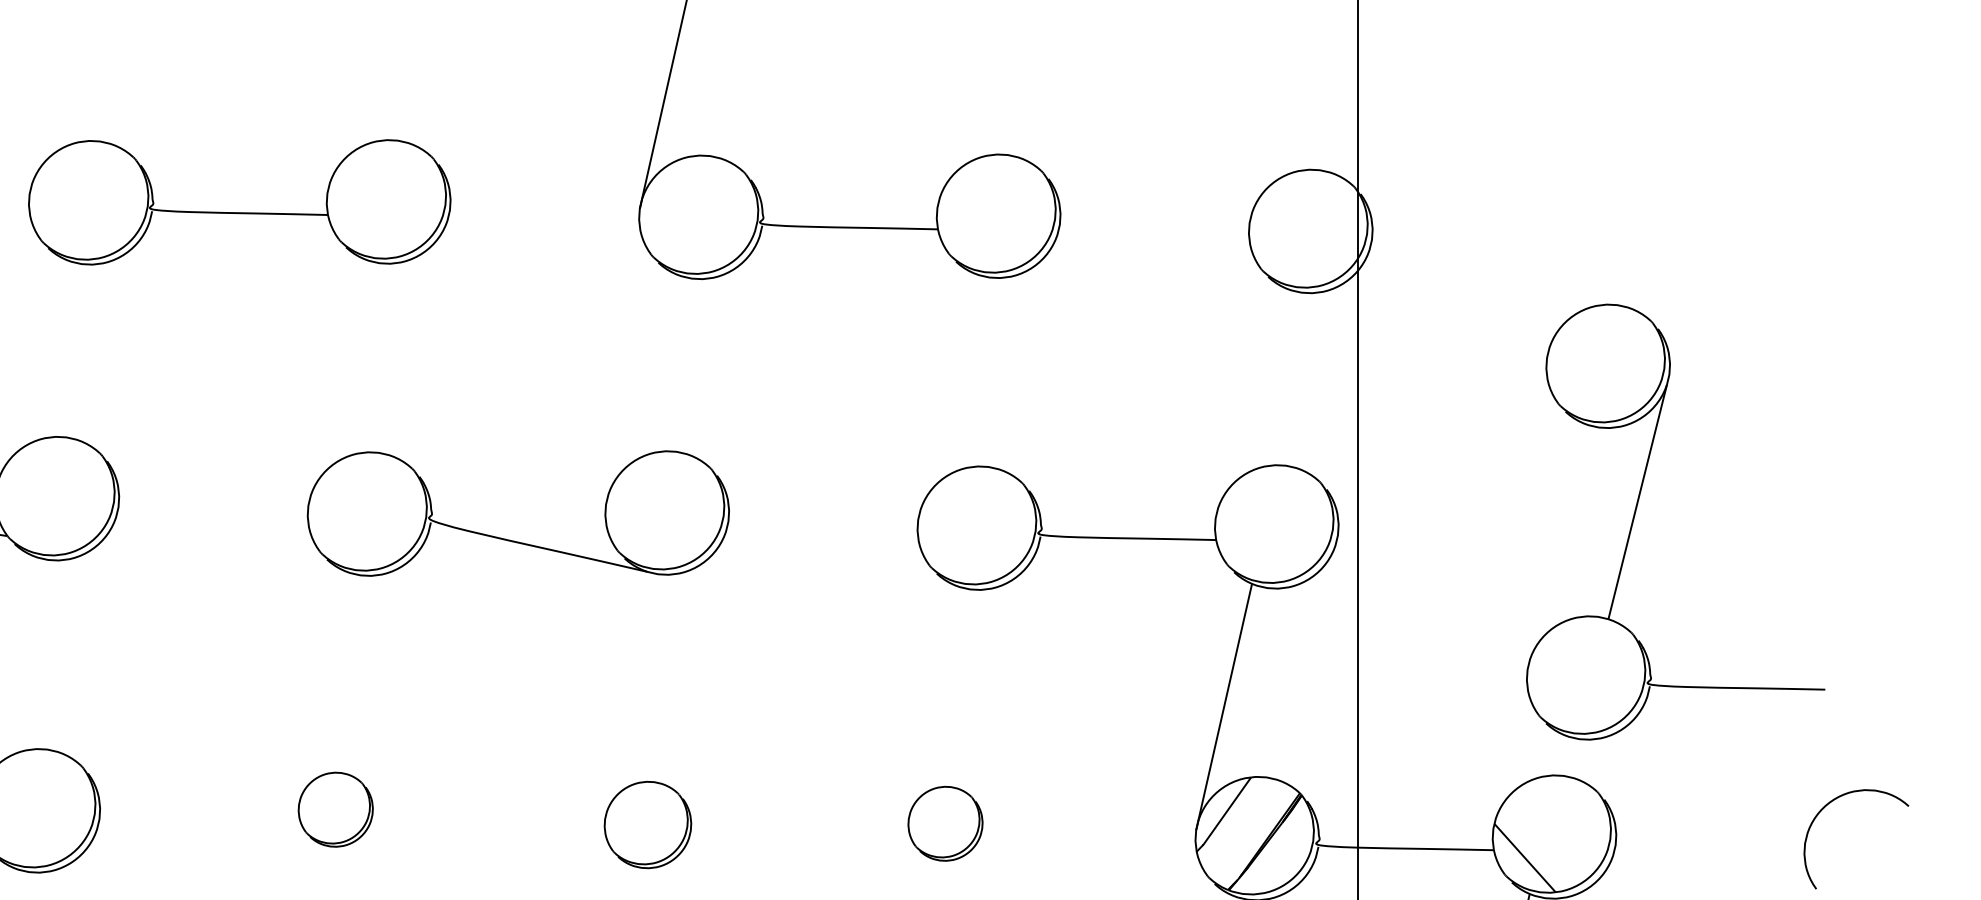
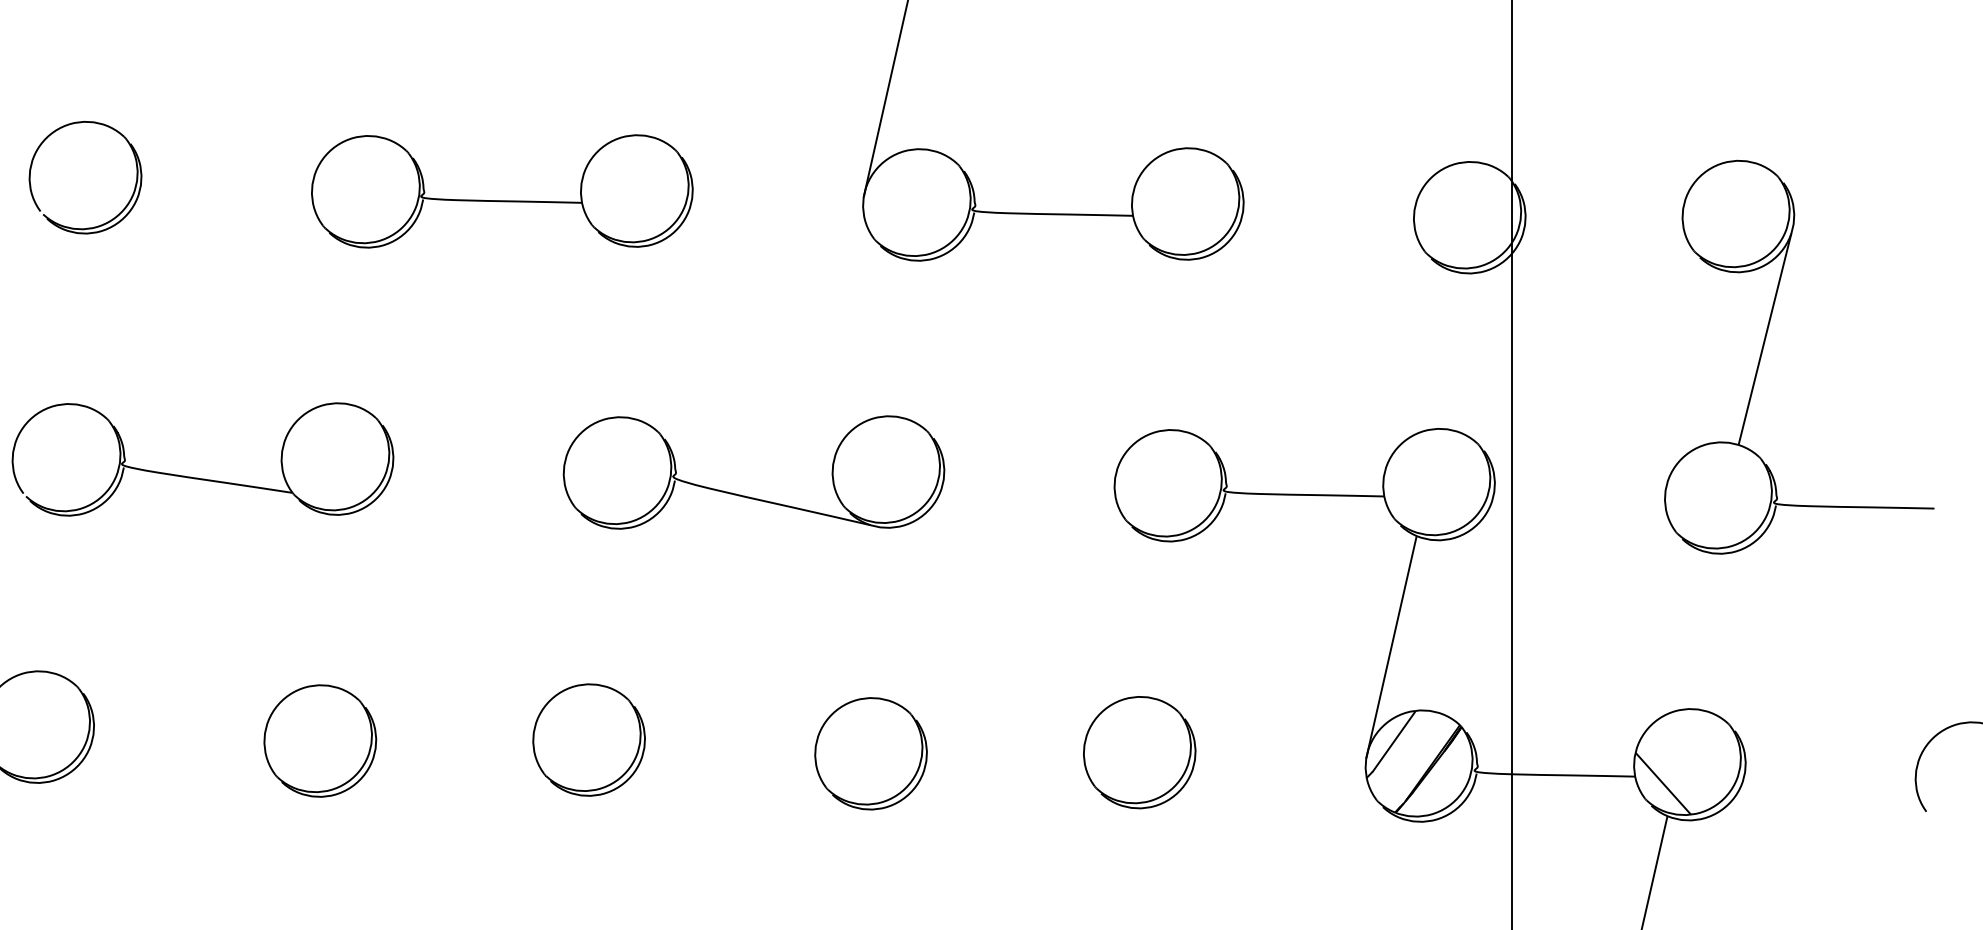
part: (1637, 510) -> (1764, 346), moved
part: (335, 809) -> (588, 739), size x1.67
part: (945, 823) -> (1139, 752), size x1.67
part: (647, 824) -> (870, 753), size x1.43

